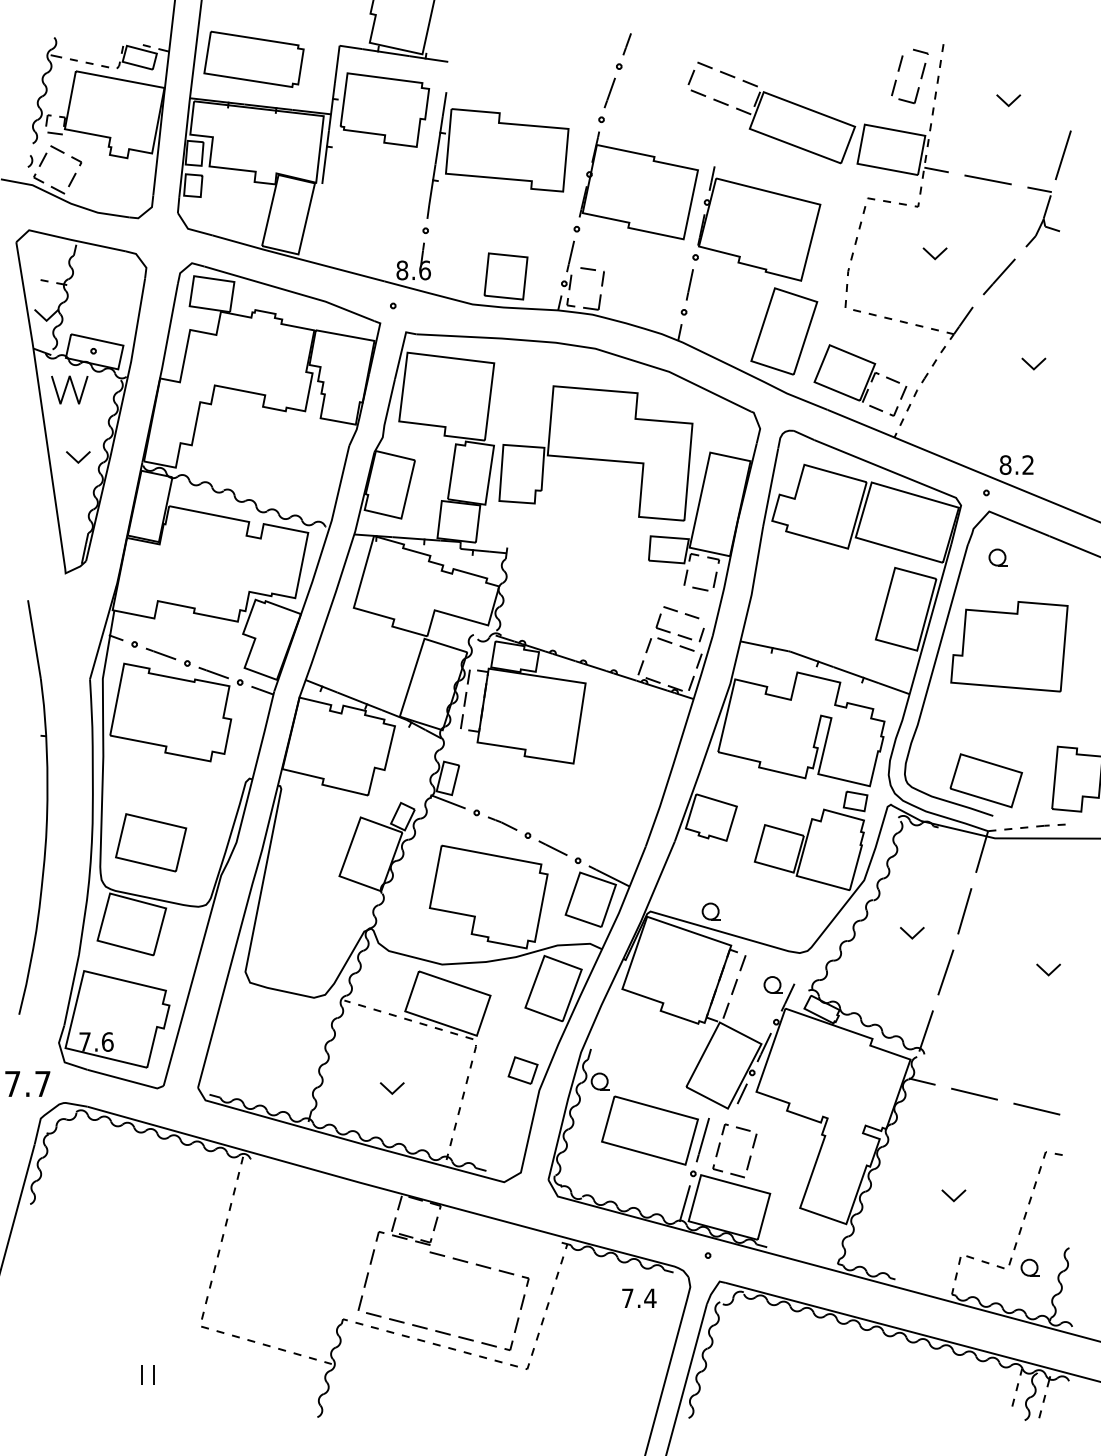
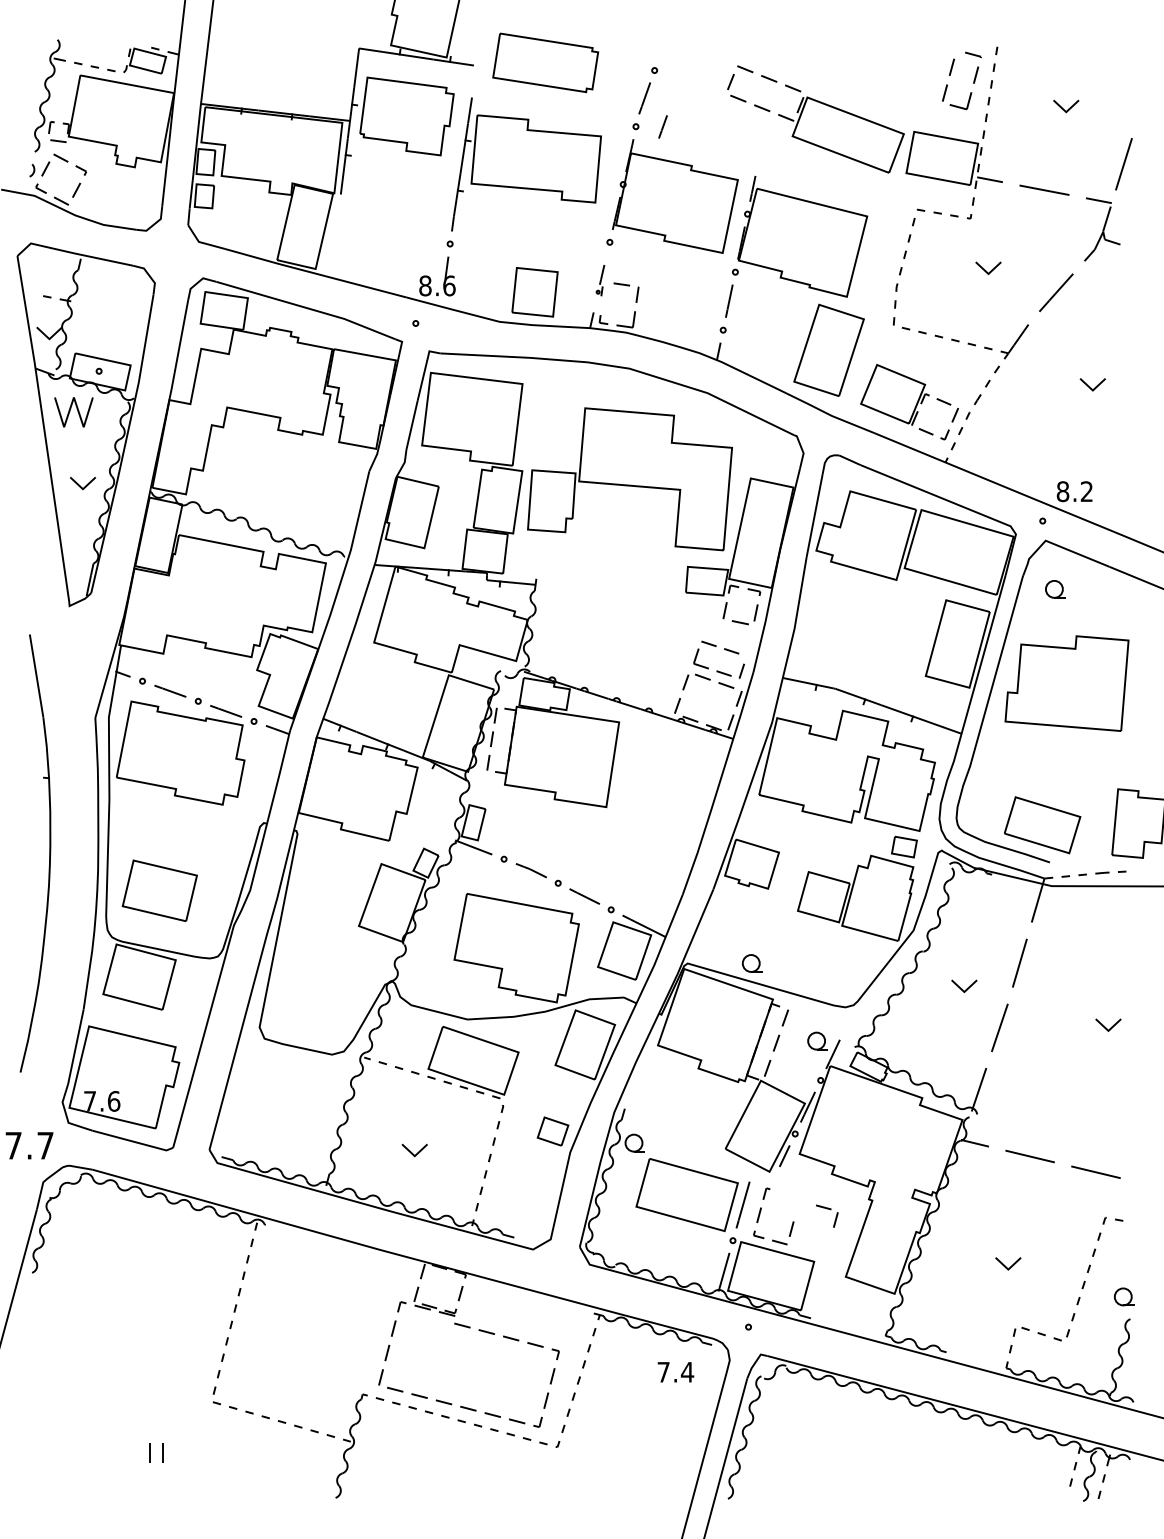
line: (626, 43) -> (662, 126), moved
part: (253, 59) -> (545, 62), moved
part: (568, 265) -> (600, 280), size x0.6
part: (746, 1136) -> (827, 1215), moved
part: (1030, 1267) -> (1124, 1296), moved

